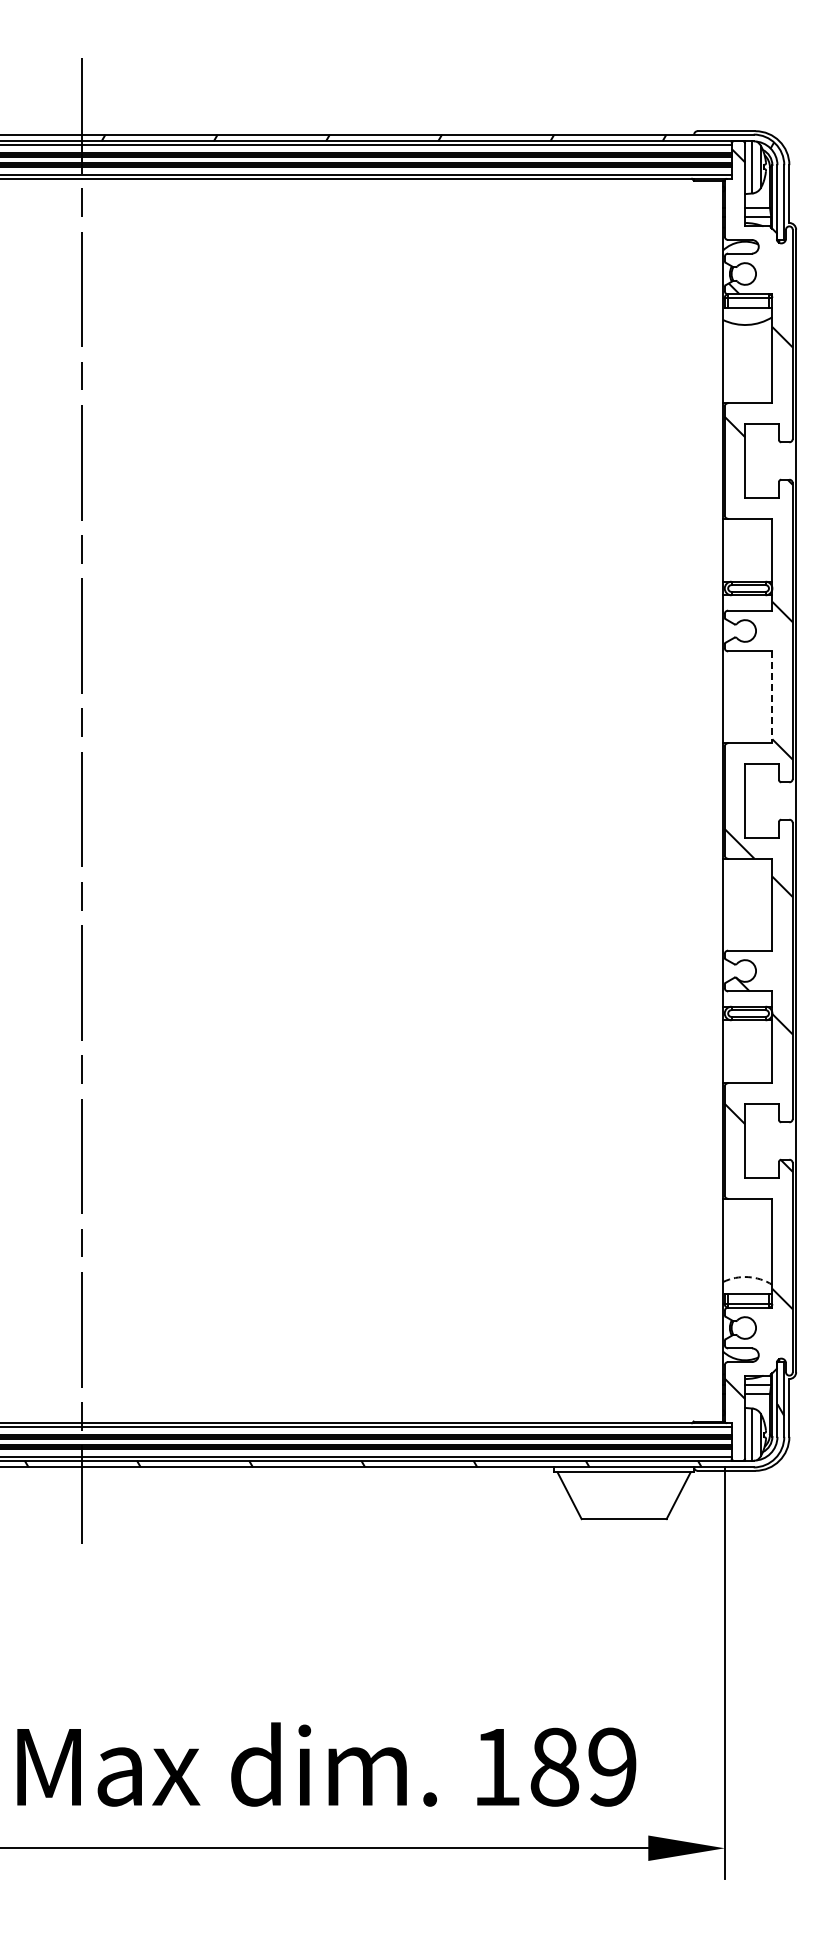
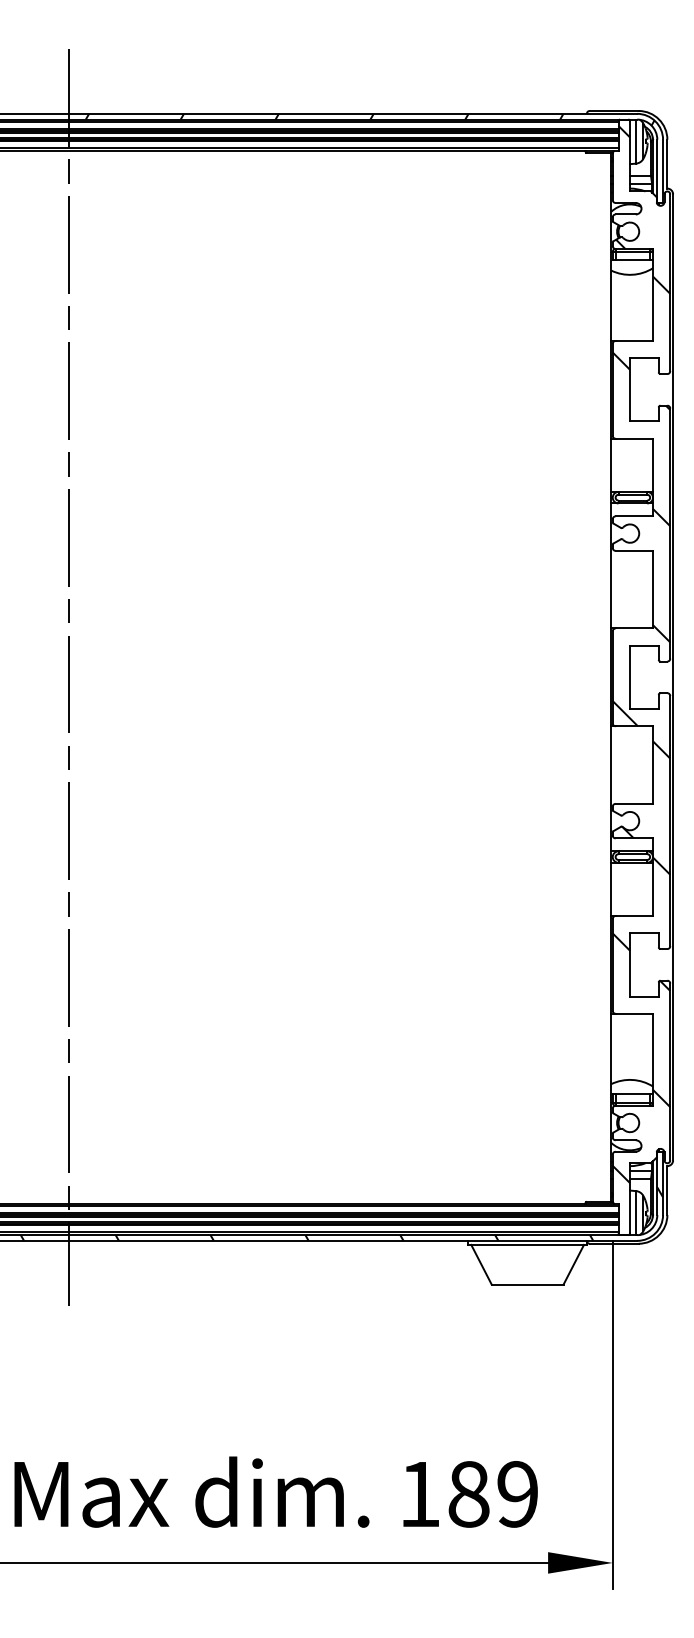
line: (772, 697) -> (653, 589), dashed -> solid
arc: (748, 1277) -> (632, 1080), dashed -> solid

